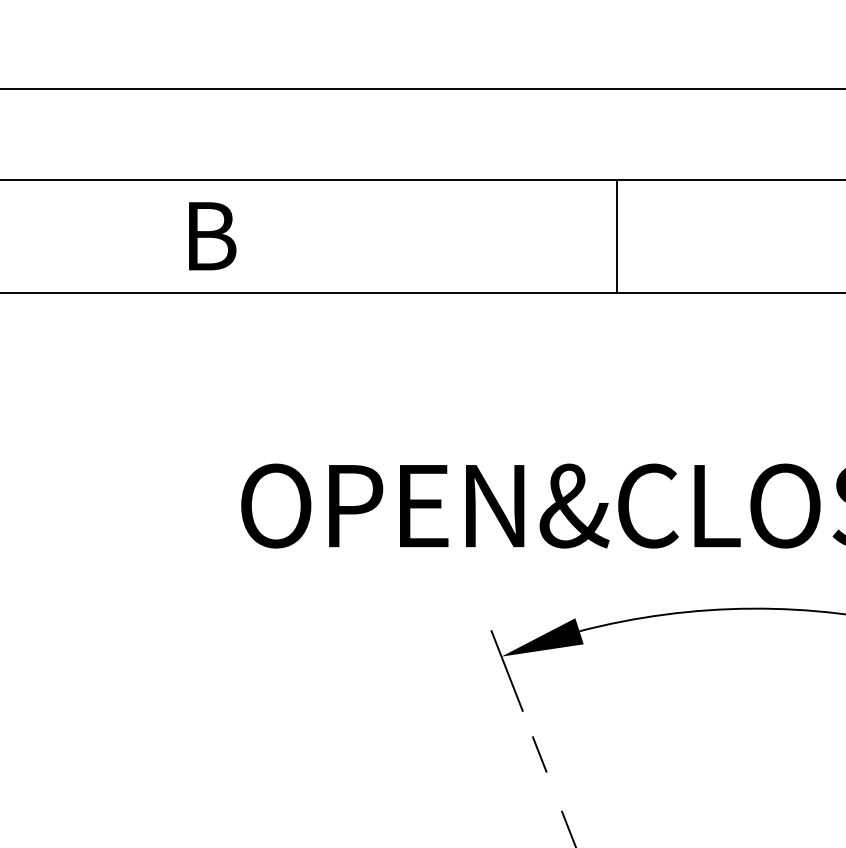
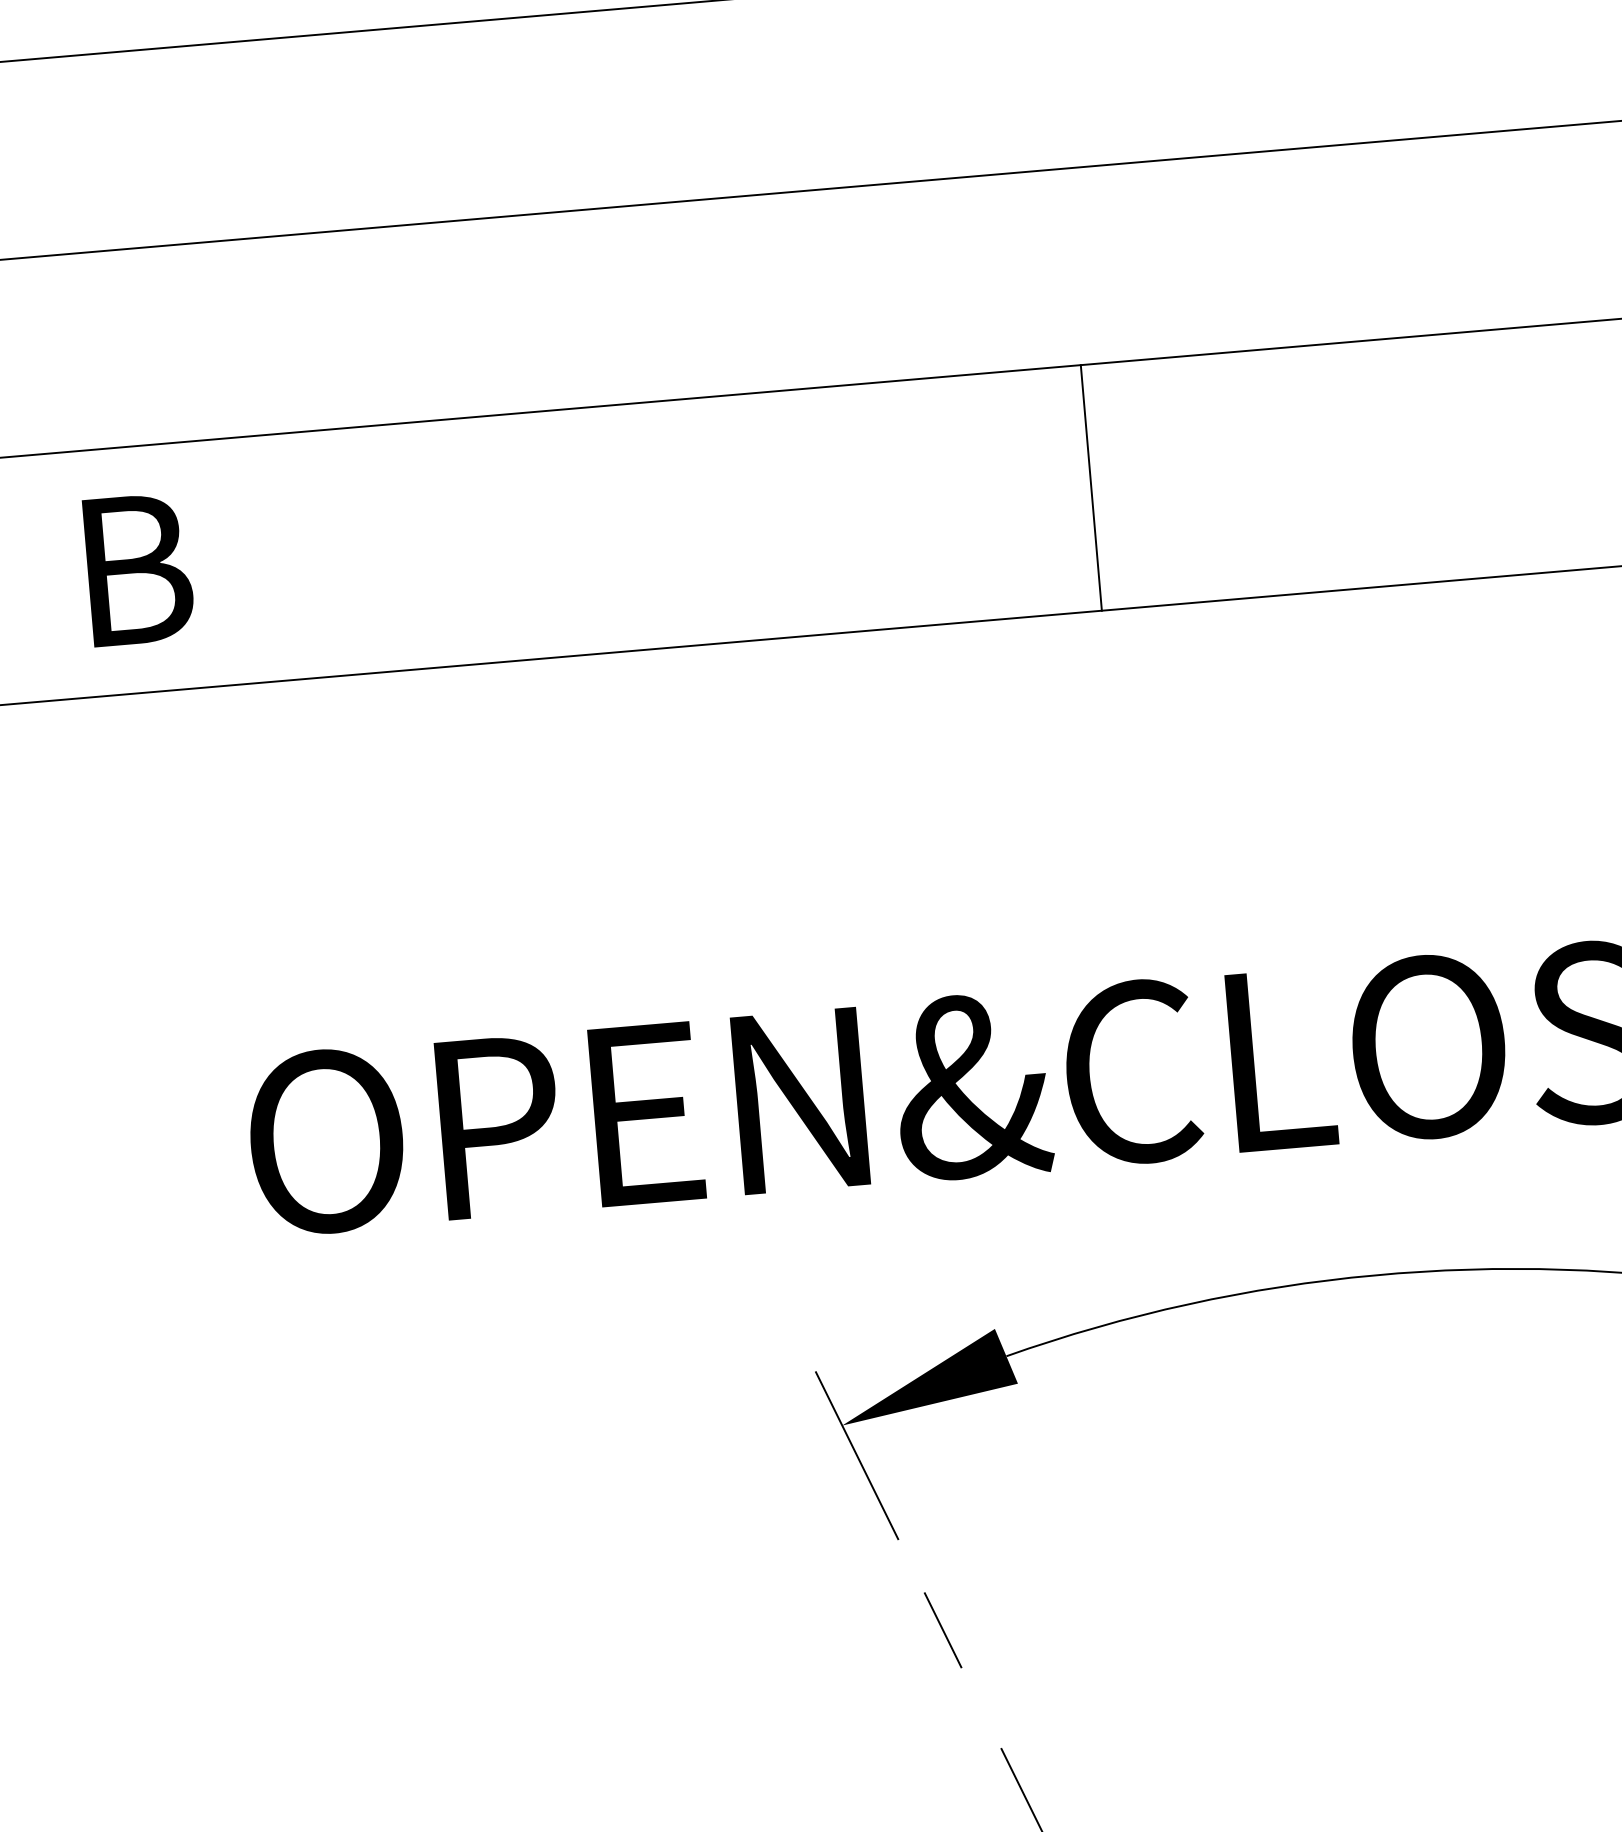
line: (616, 236) -> (1091, 488), moved

